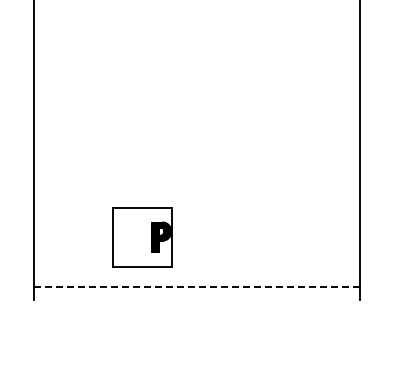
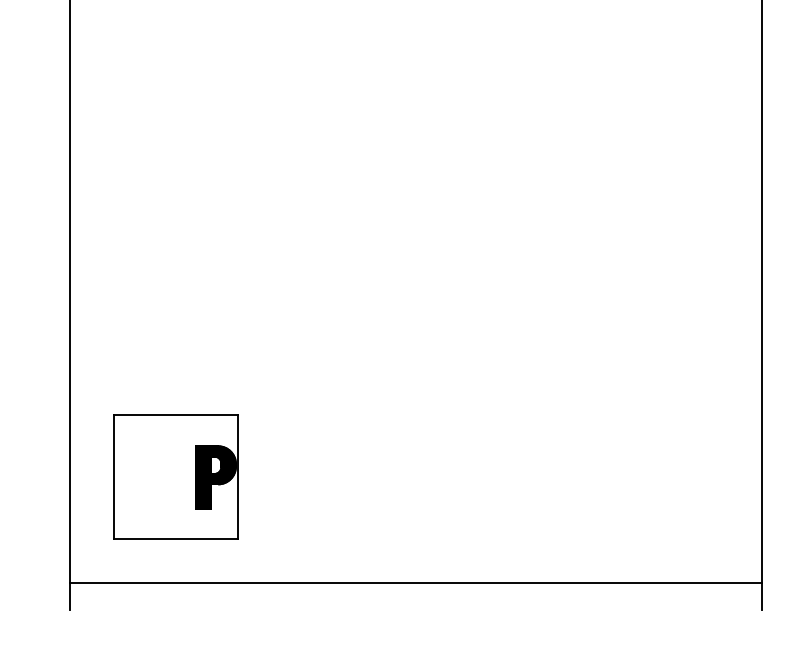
part: (142, 237) -> (175, 477), moved
line: (196, 287) -> (415, 583), dashed -> solid

